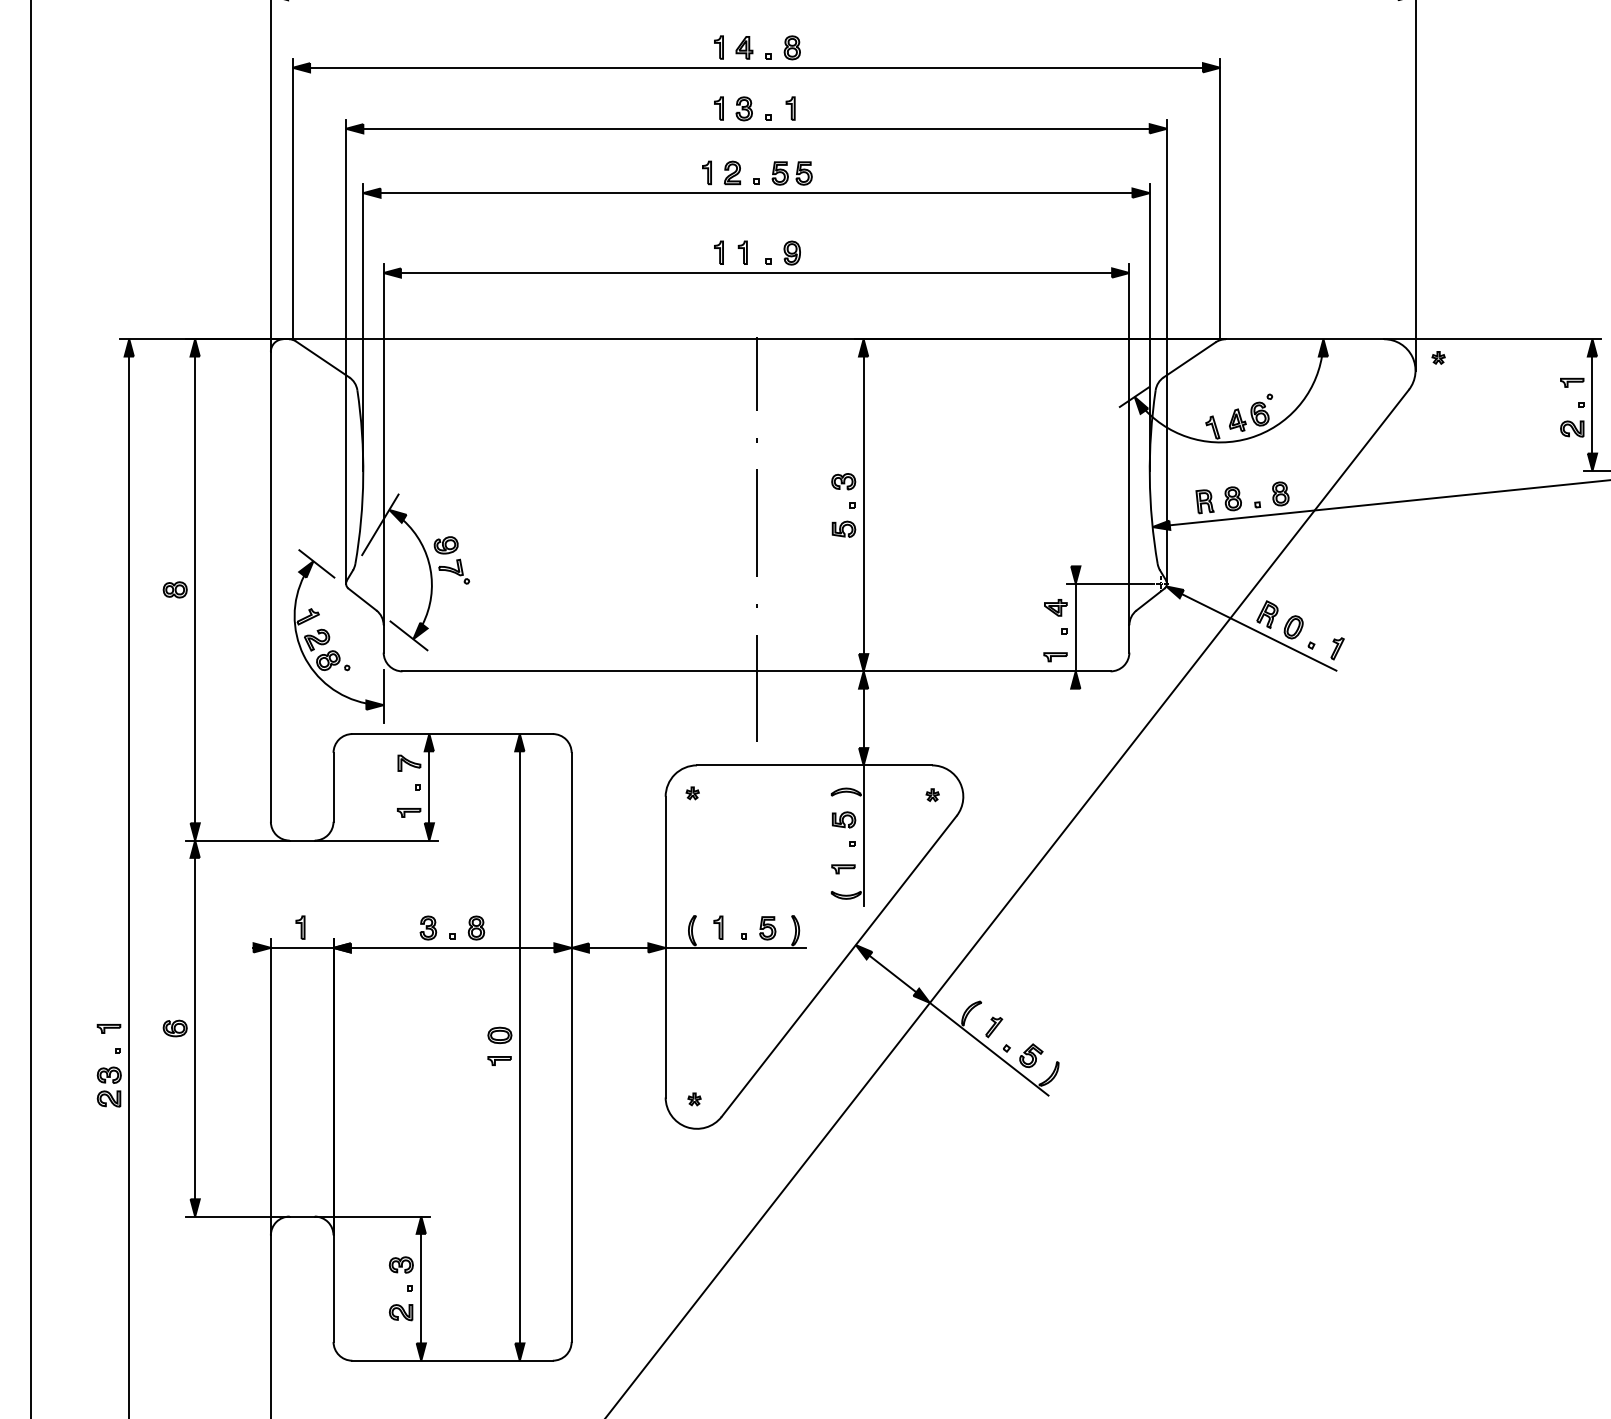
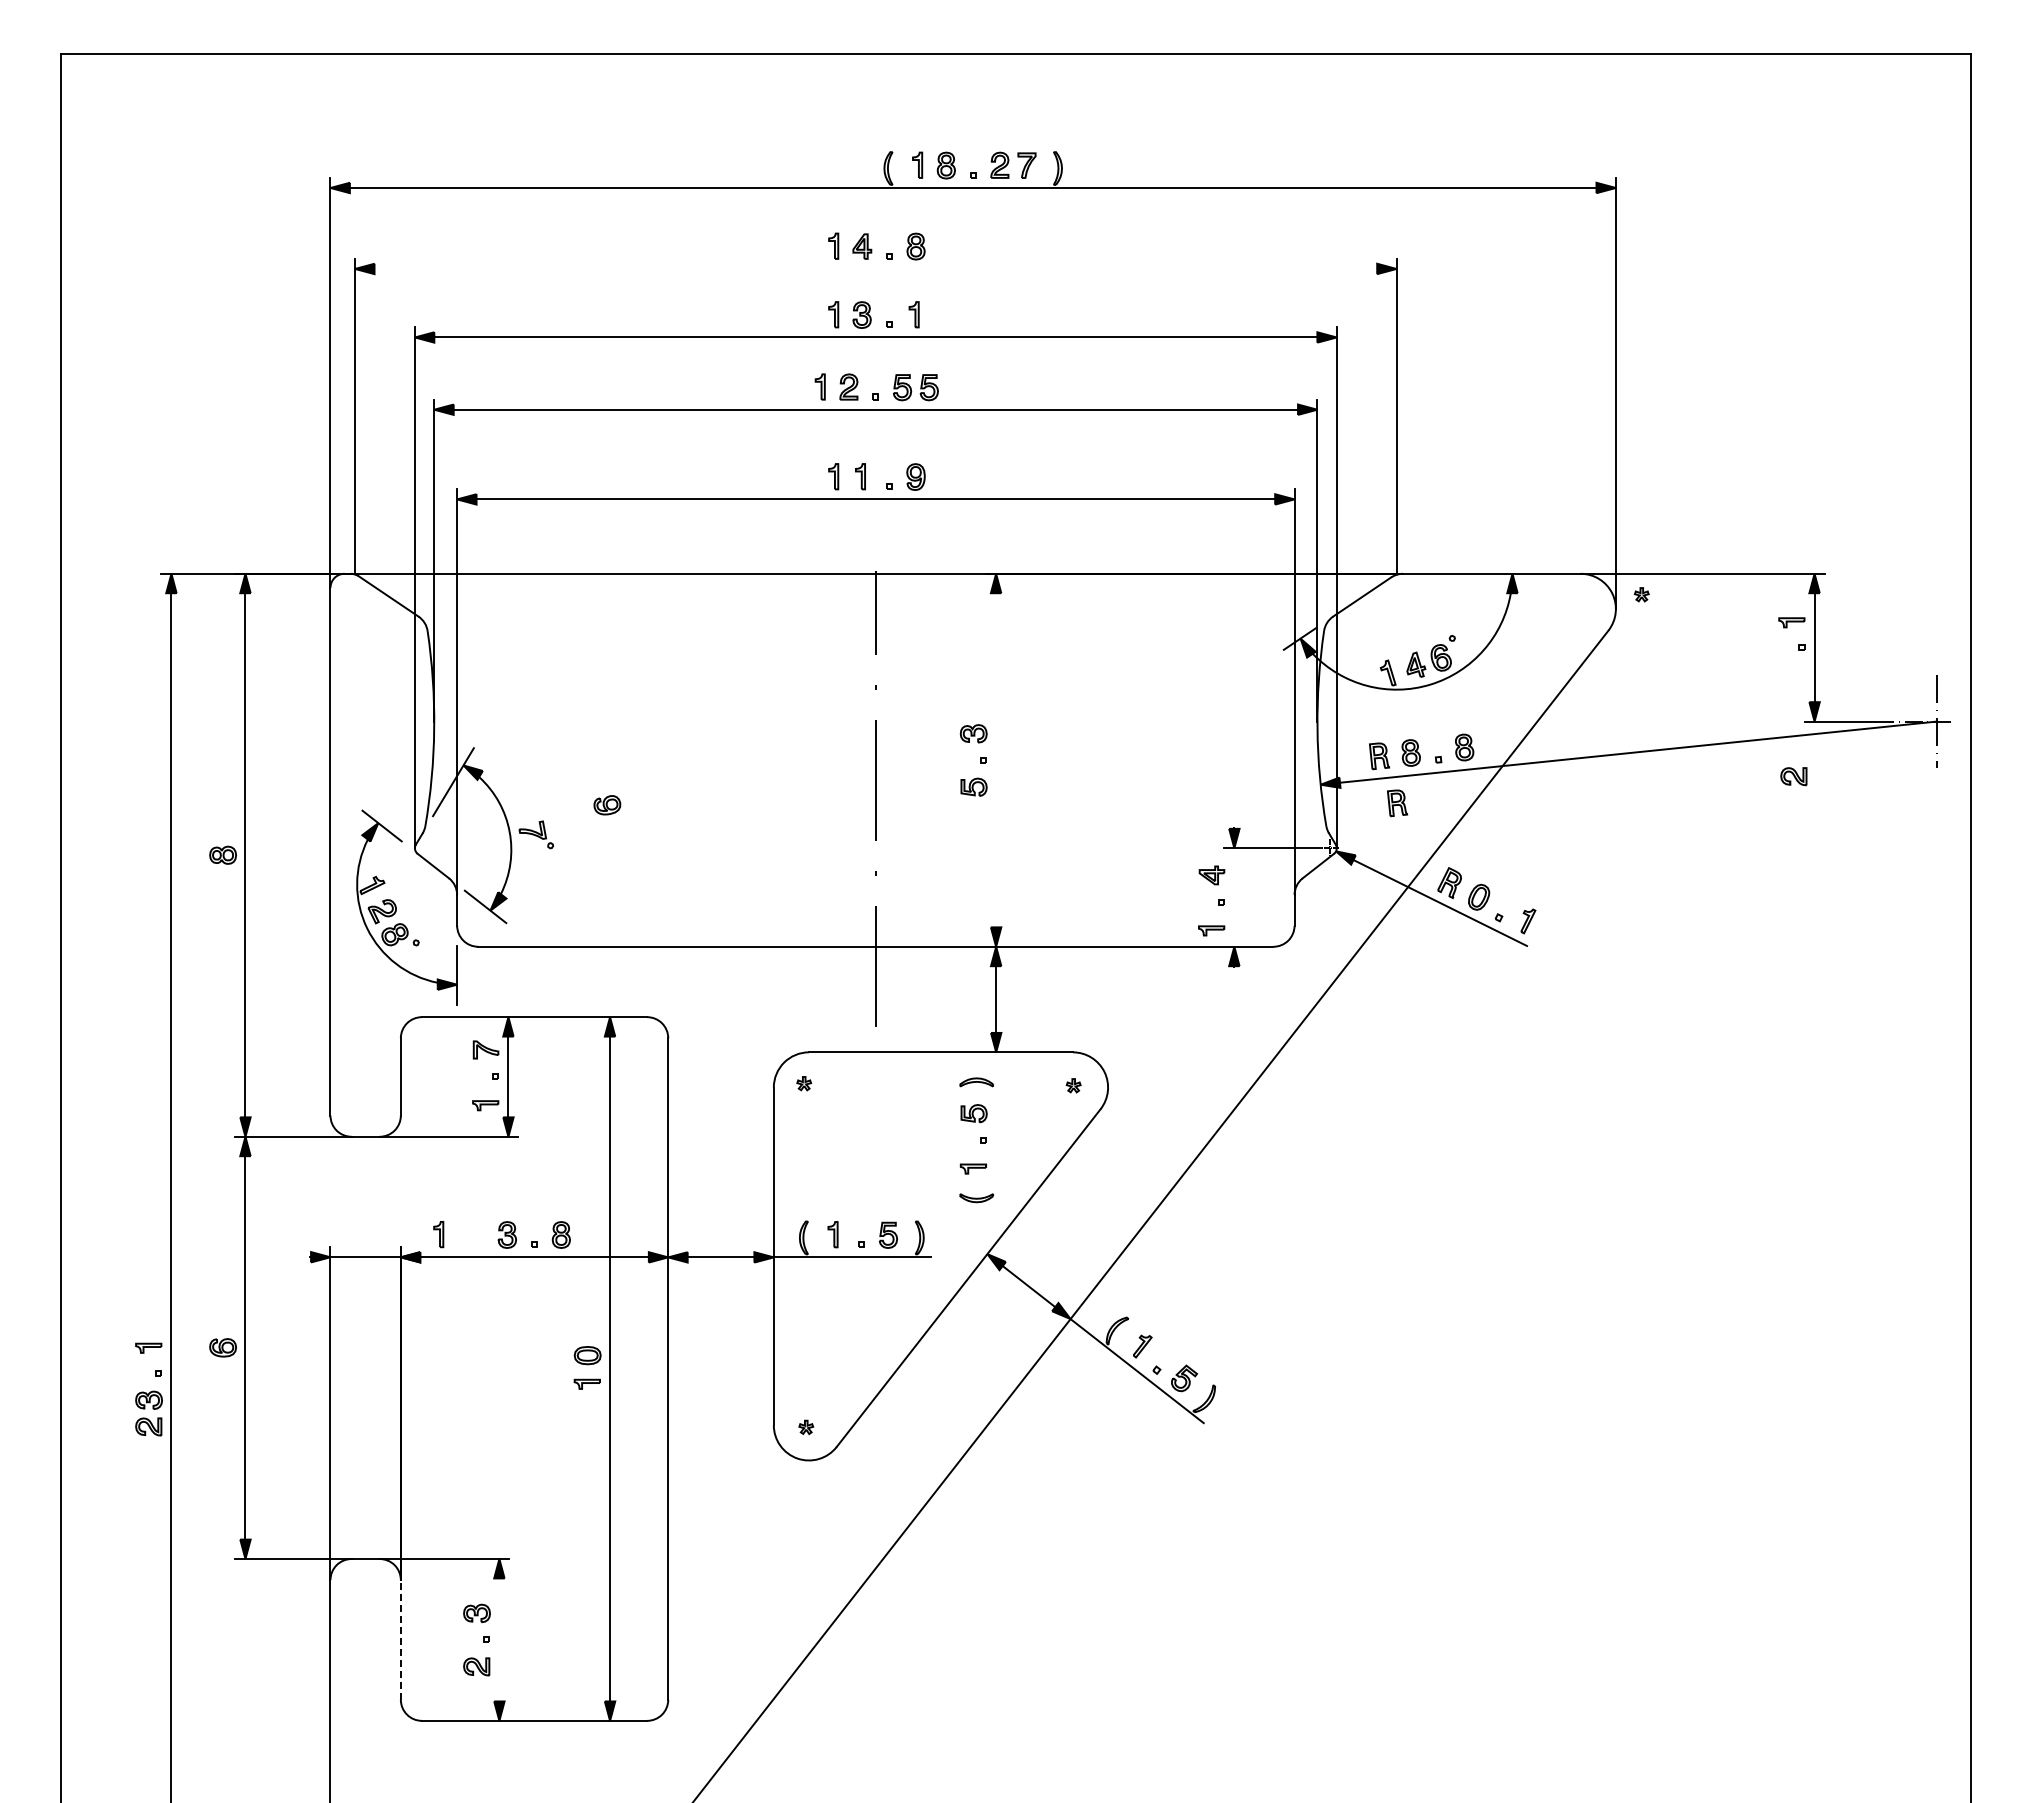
line: (756, 67) -> (875, 268), removed
part: (1571, 428) -> (1793, 776), moved
line: (863, 505) -> (996, 760), removed
part: (1221, 543) -> (1397, 803), added
part: (446, 545) -> (607, 805), moved
line: (1075, 627) -> (1234, 897), removed
line: (863, 834) -> (996, 1130), removed
part: (300, 927) -> (438, 1234), moved
line: (333, 1288) -> (400, 1639), solid -> dashed
line: (421, 1288) -> (499, 1639), removed

